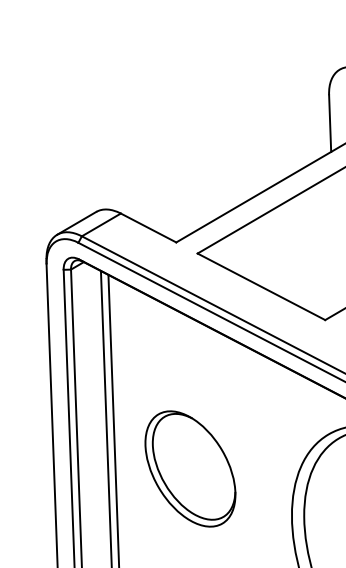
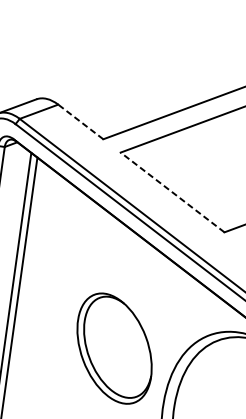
line: (148, 227) -> (80, 121), solid -> dashed
line: (261, 286) -> (172, 192), solid -> dashed
part: (190, 468) -> (114, 348), moved

